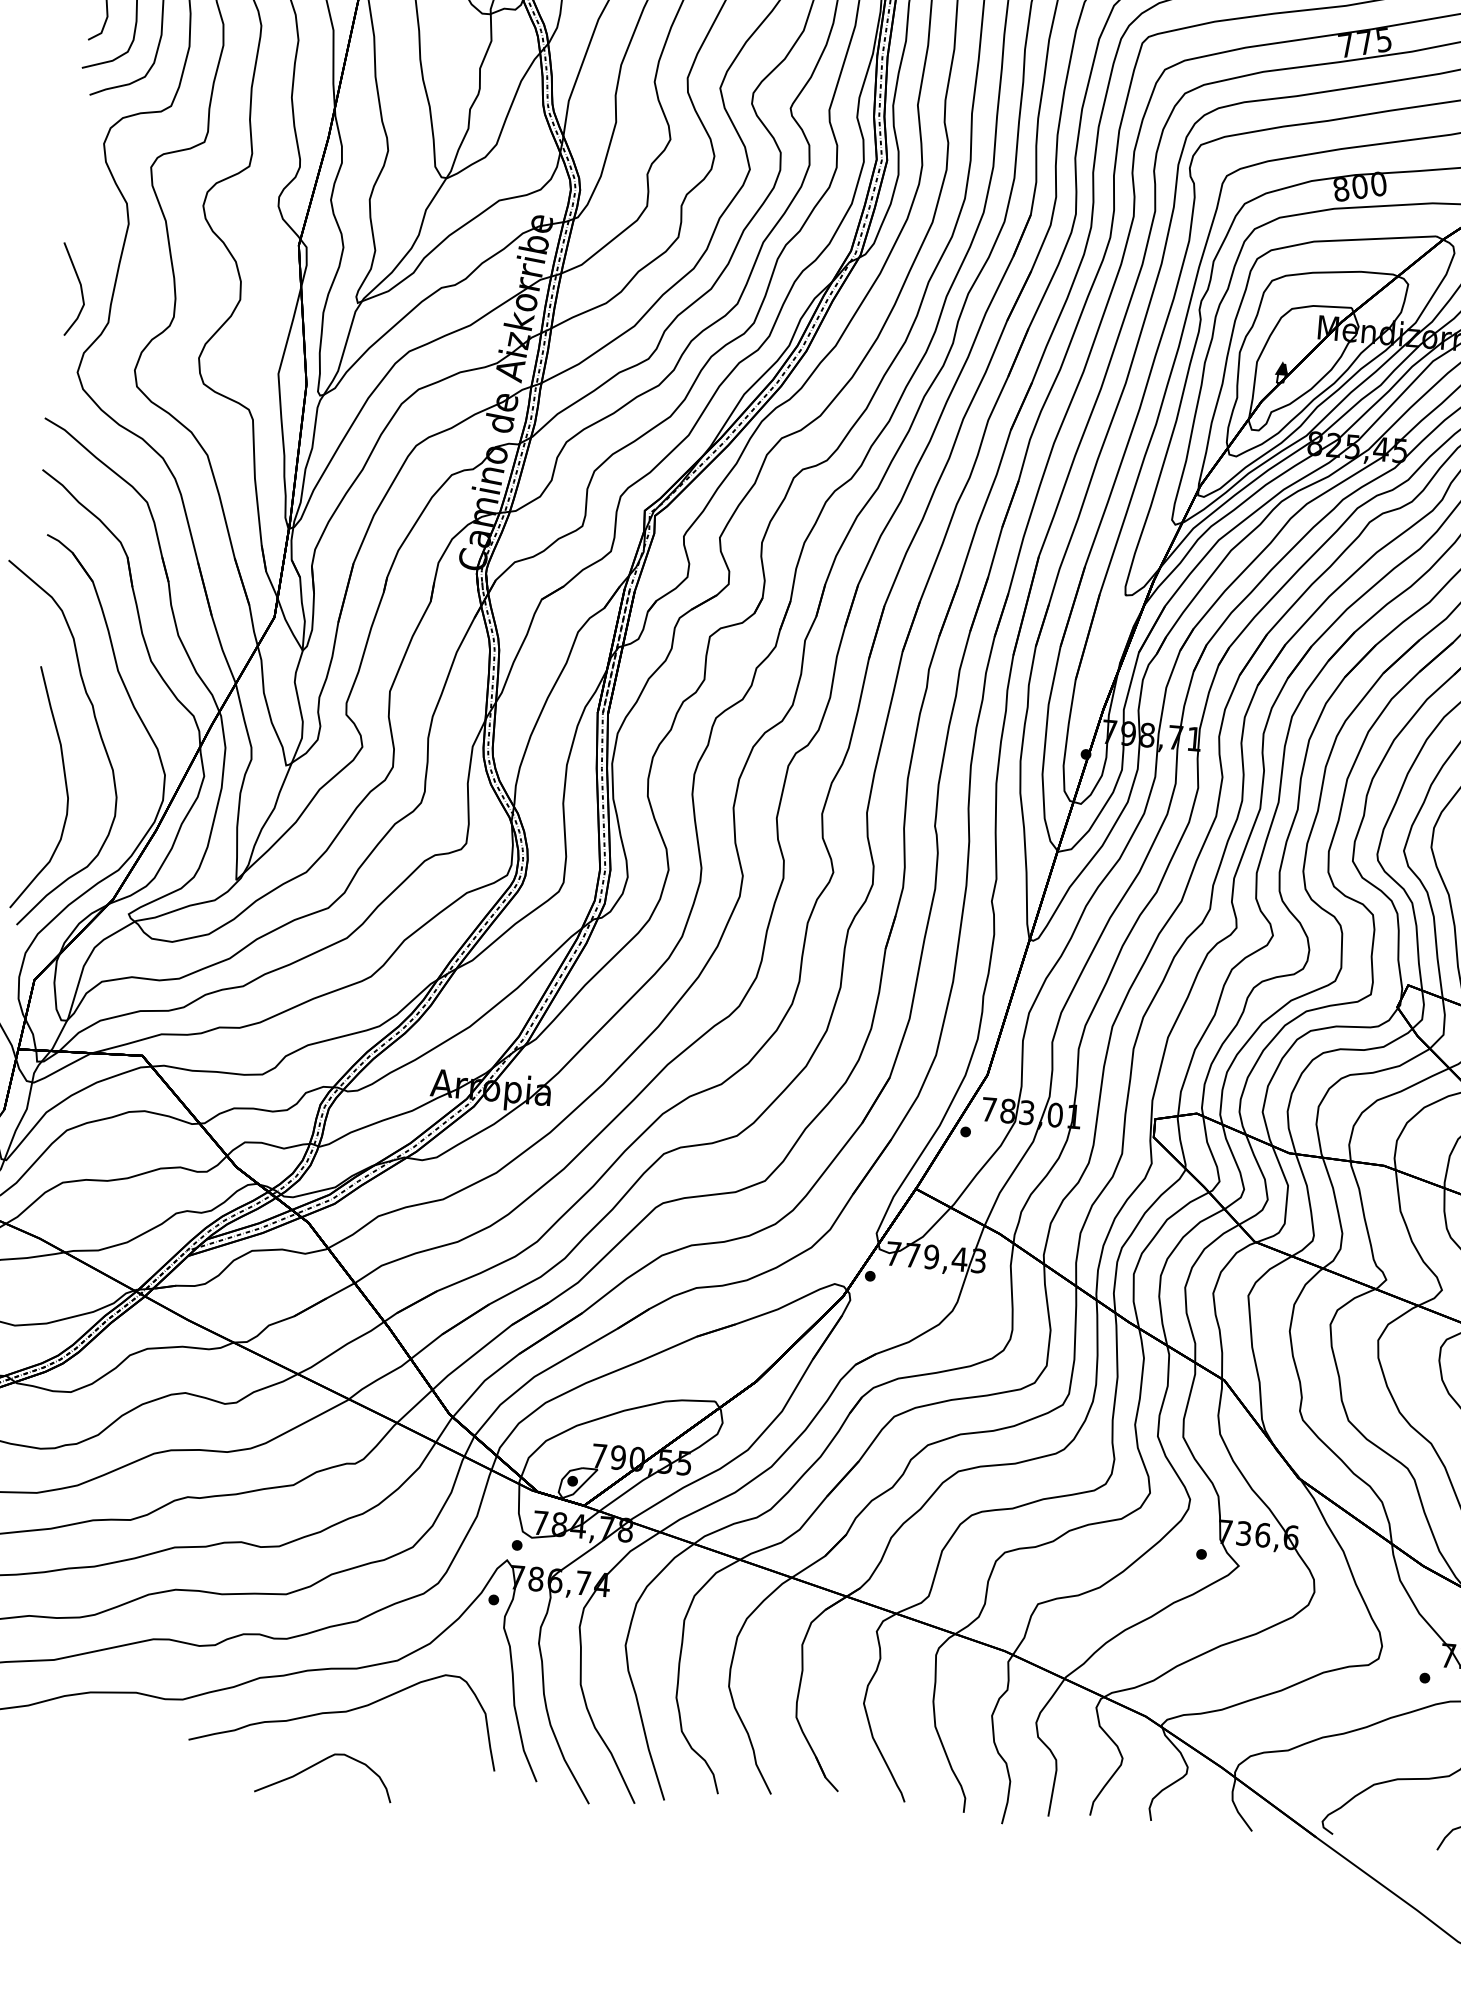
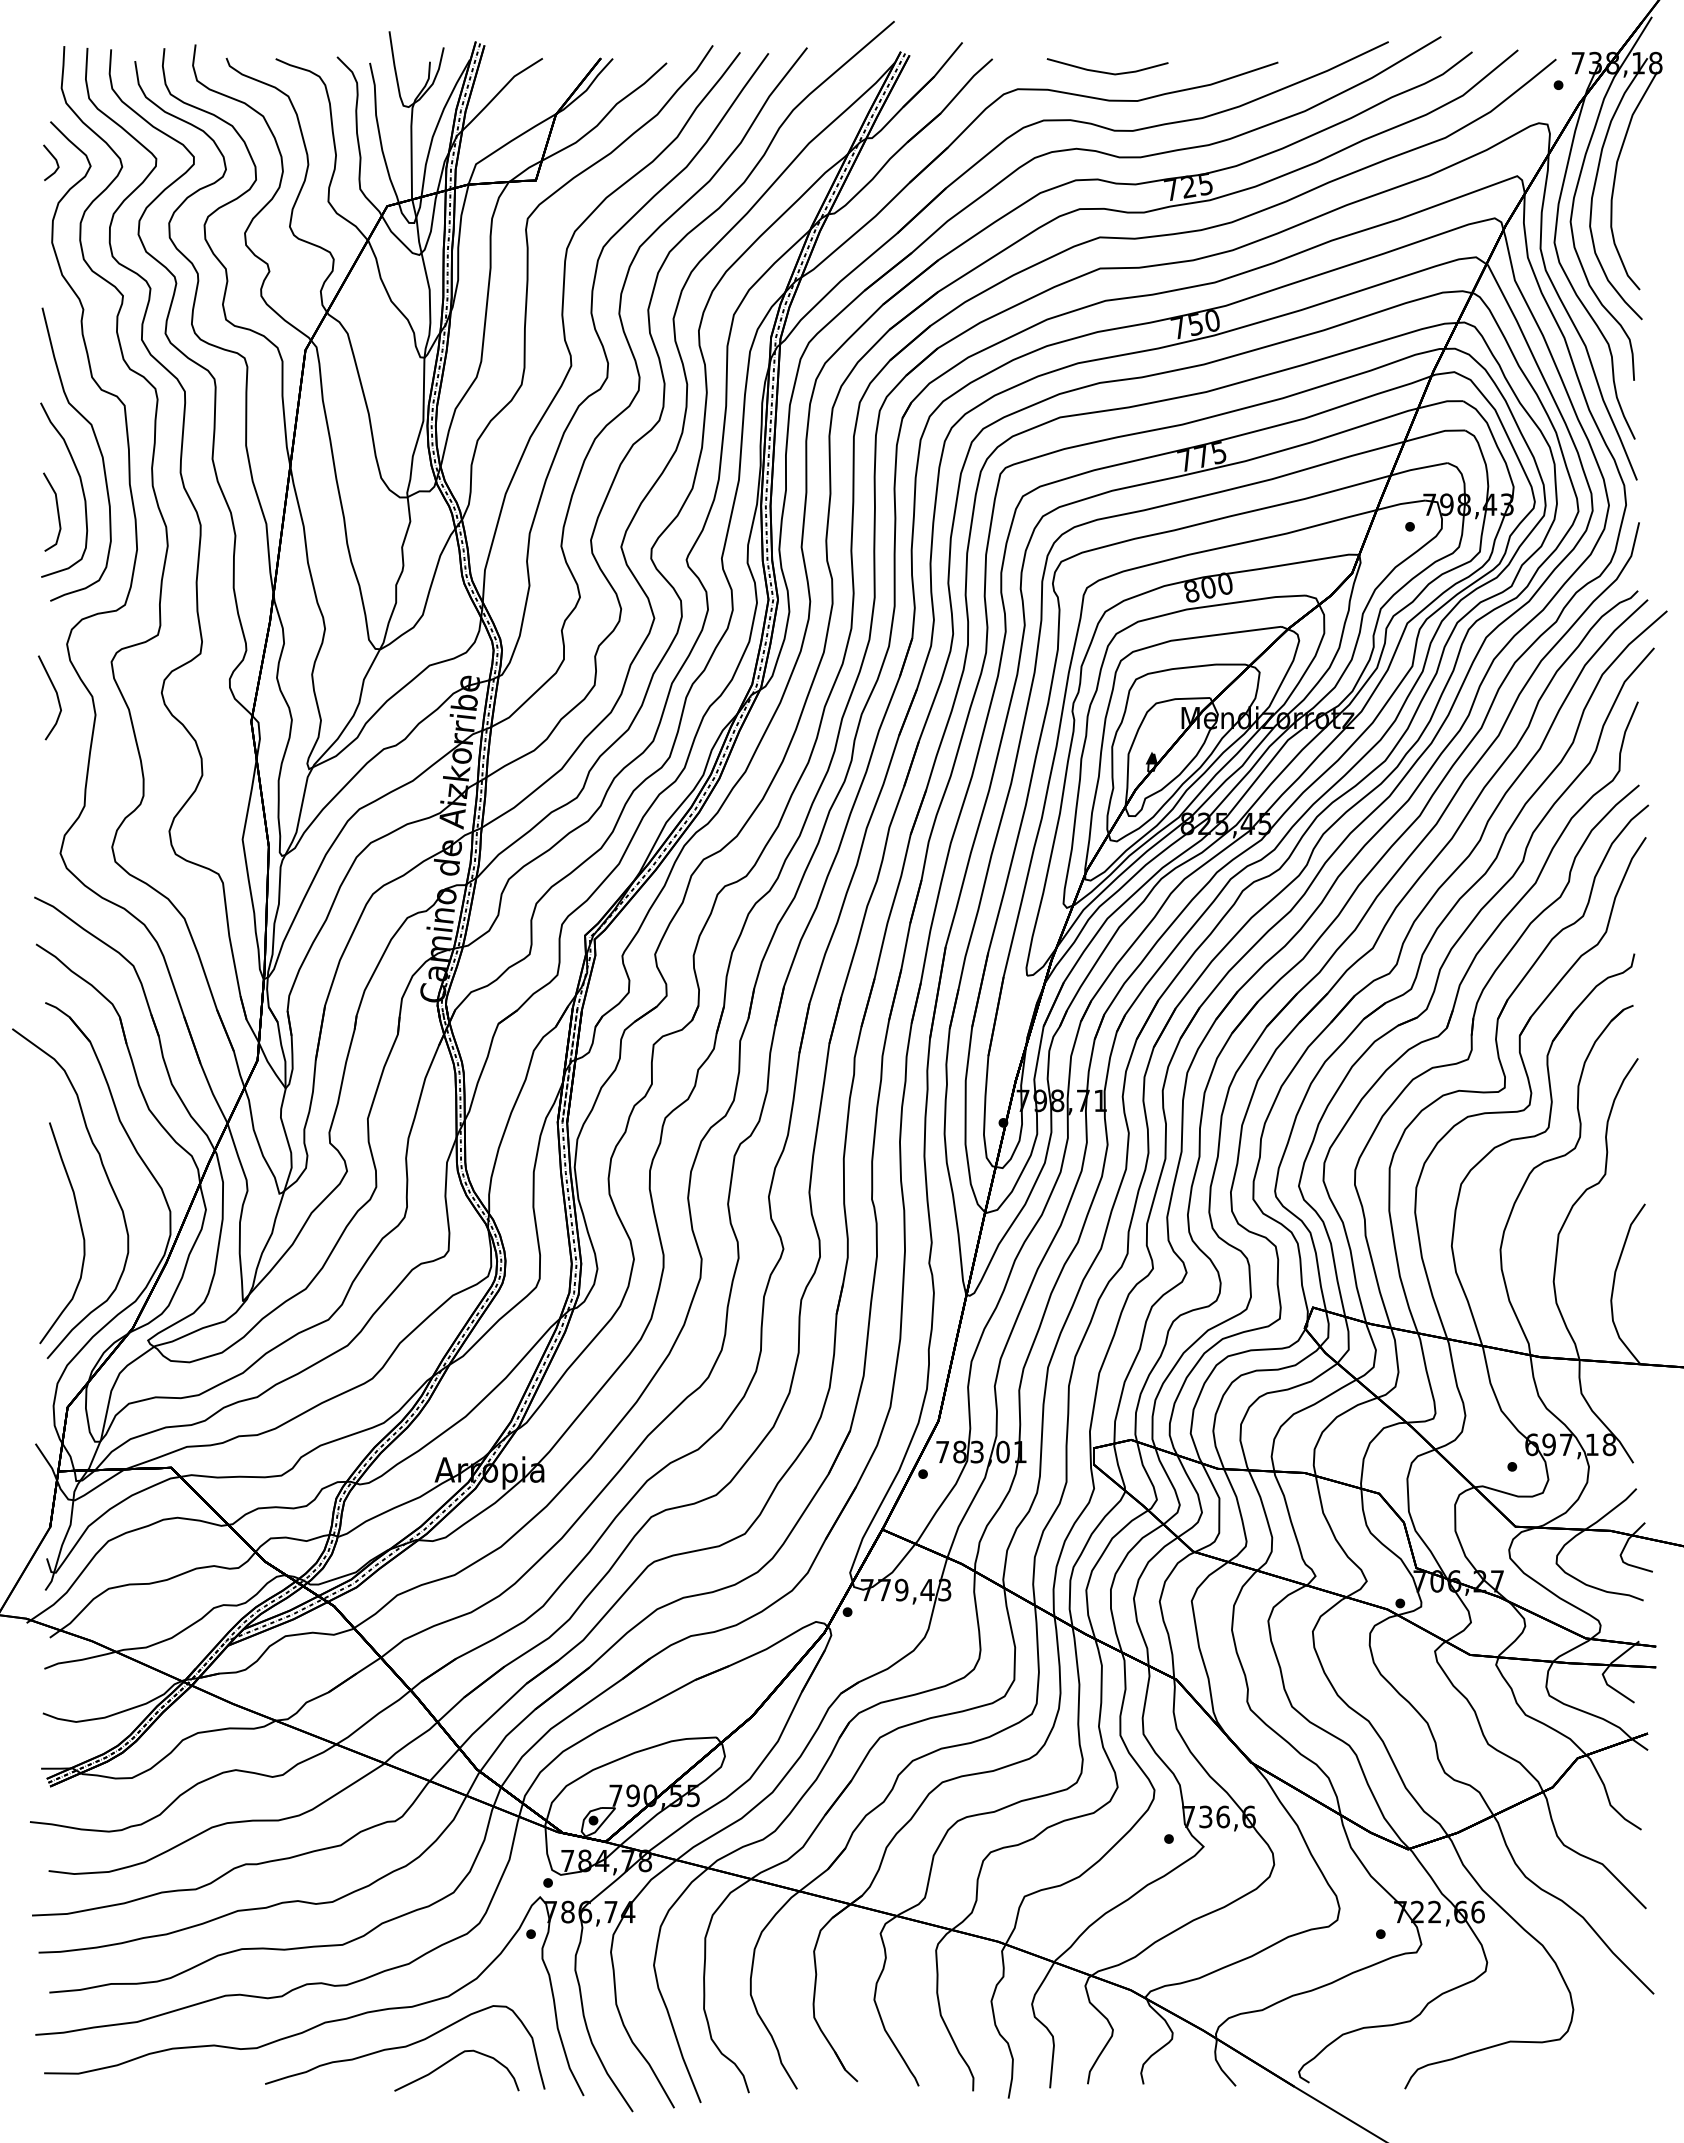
line: (80, 288) -> (56, 696), moved
curve: (318, 1764) -> (450, 2061), moved

